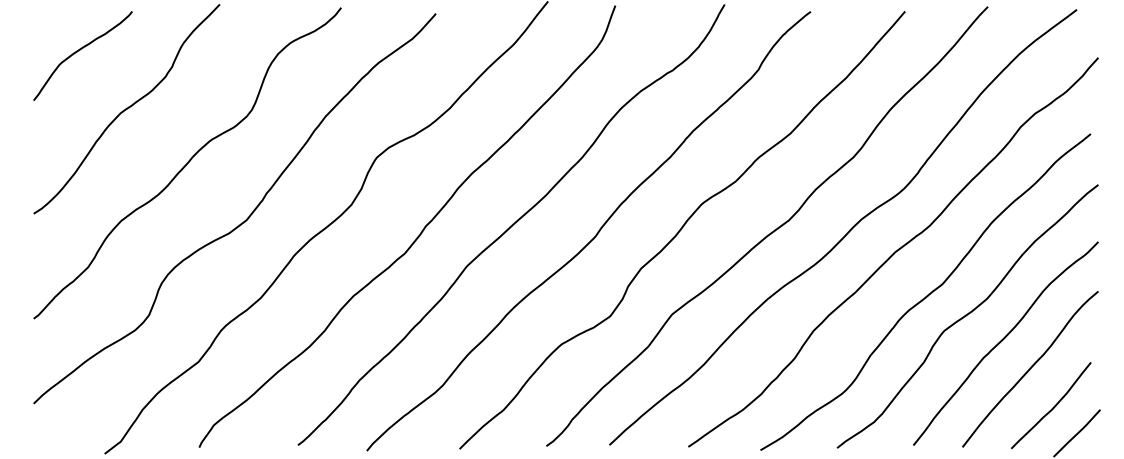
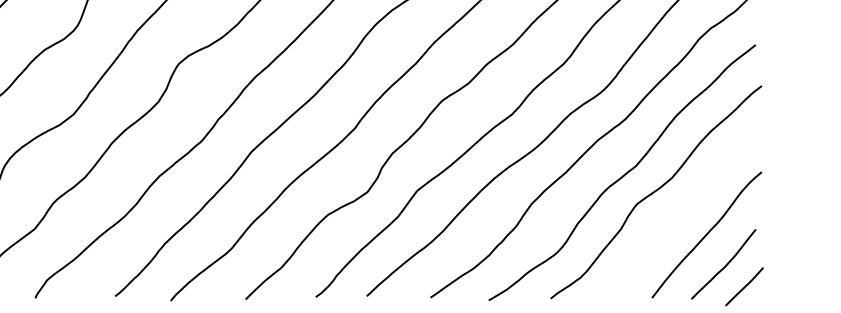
curve: (1003, 340) -> (685, 211), removed

